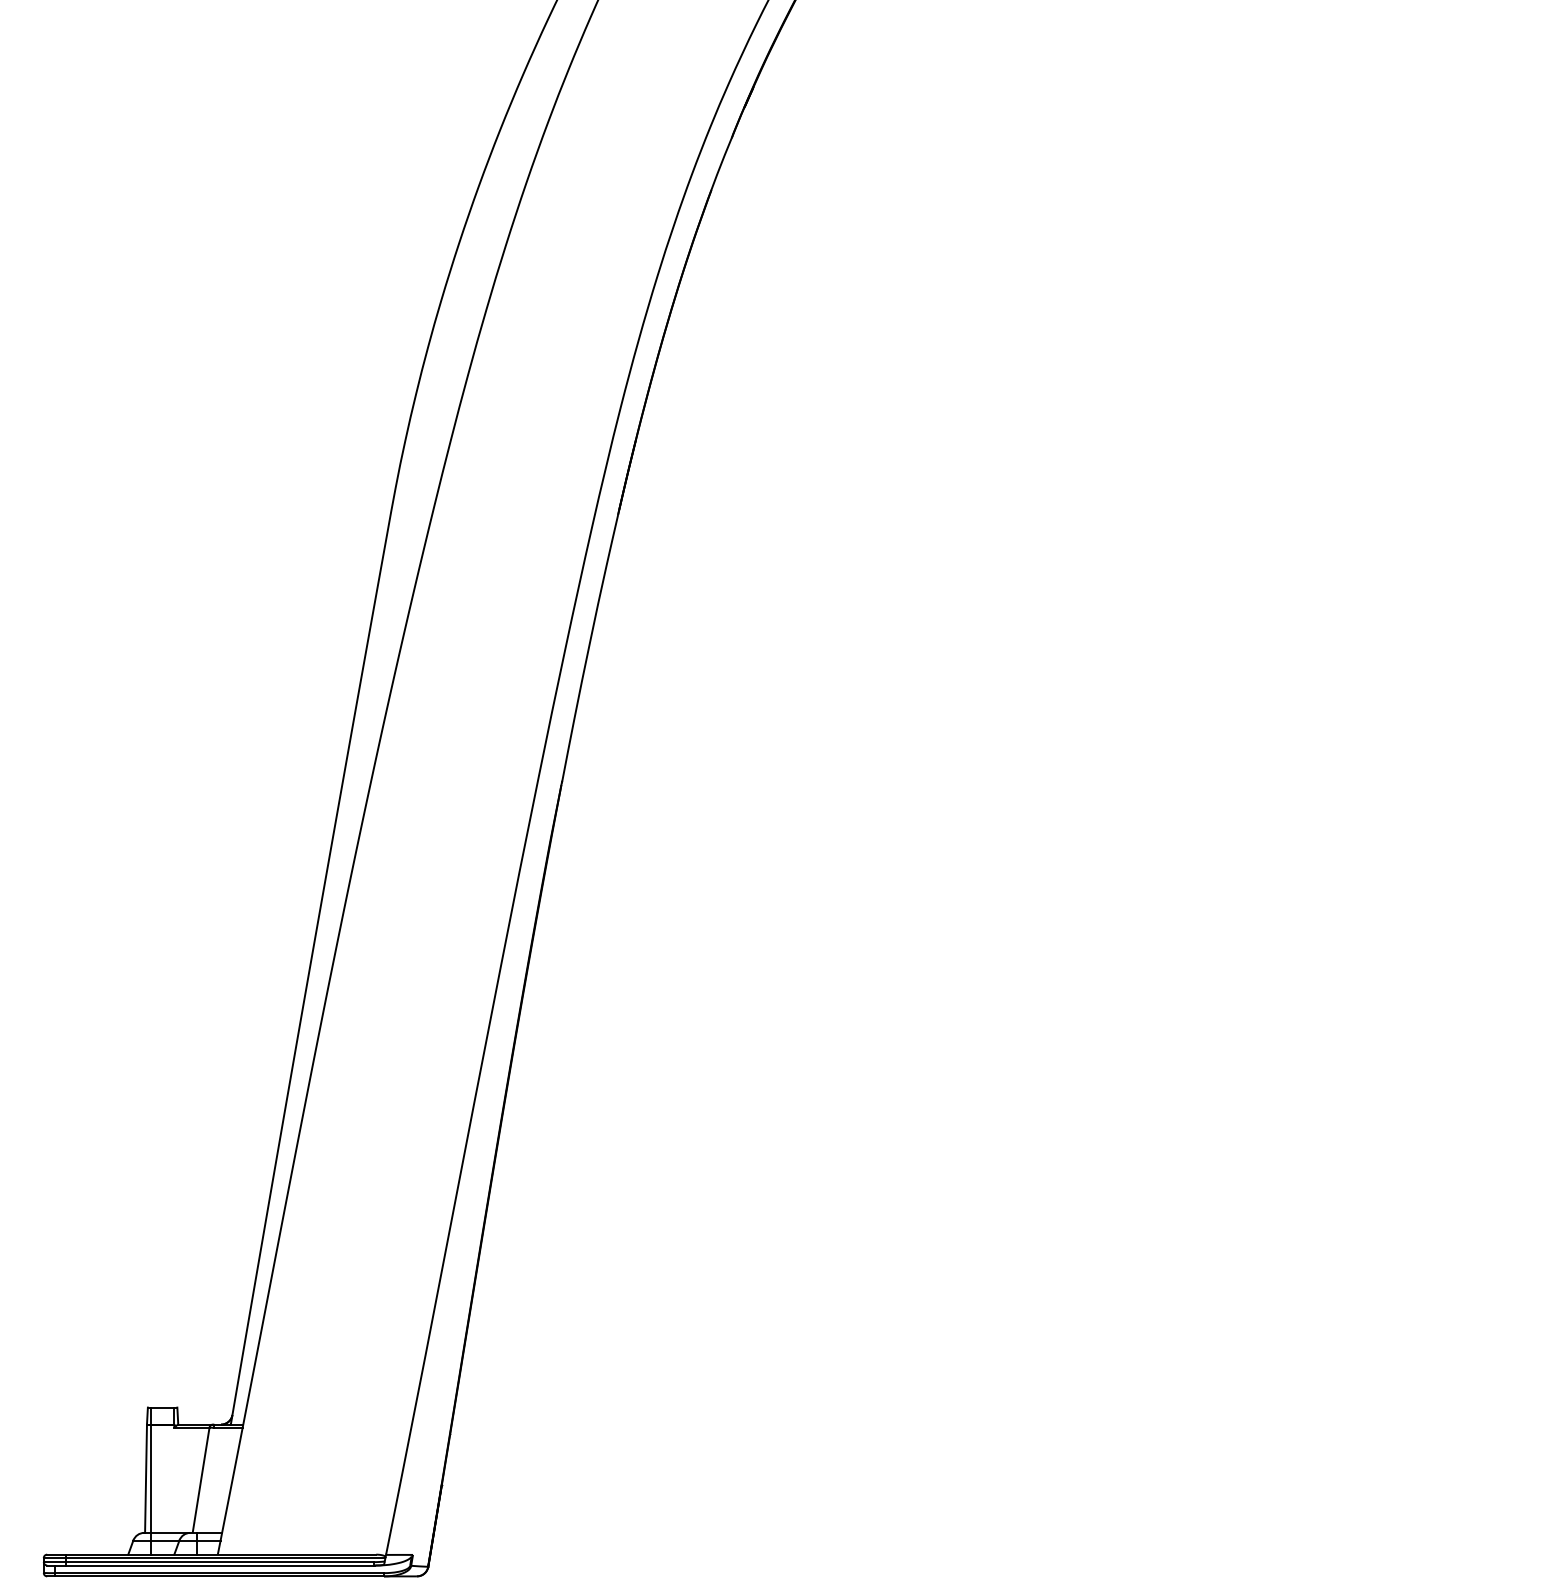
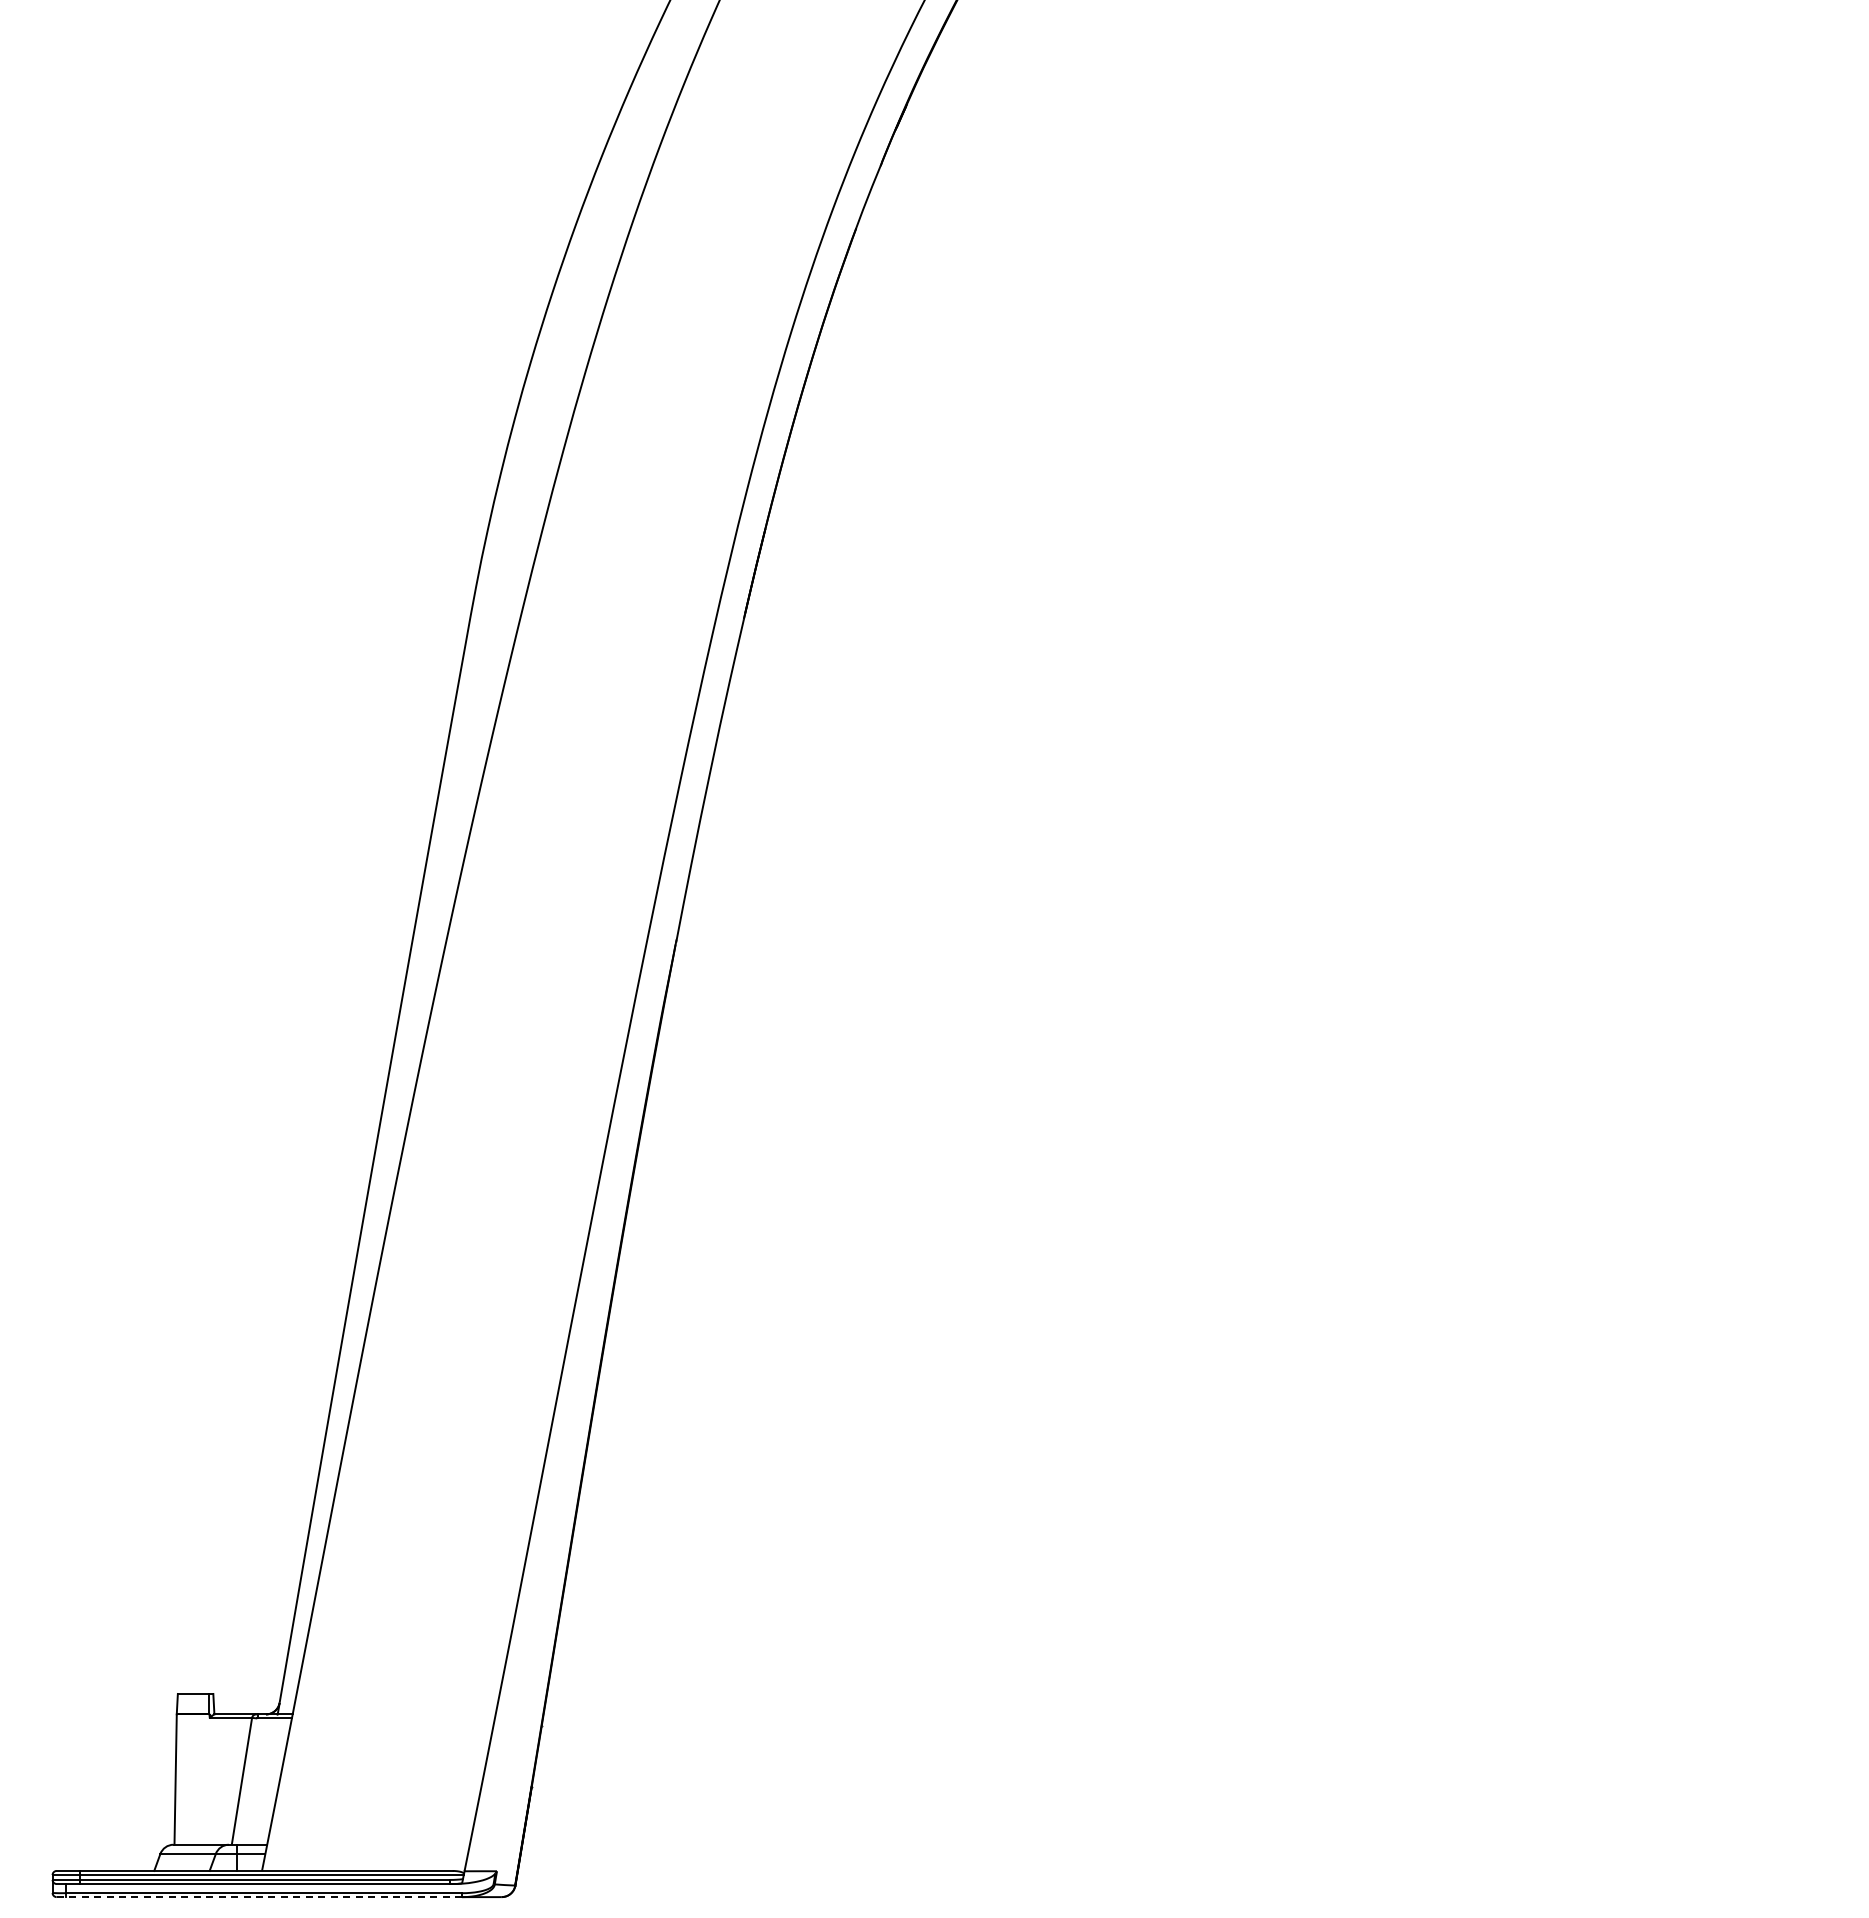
line: (150, 1480) -> (181, 1781), removed
line: (215, 1576) -> (259, 1897), solid -> dashed

